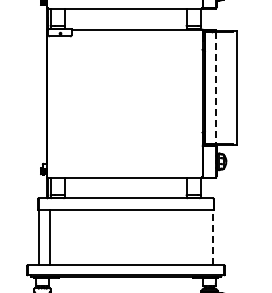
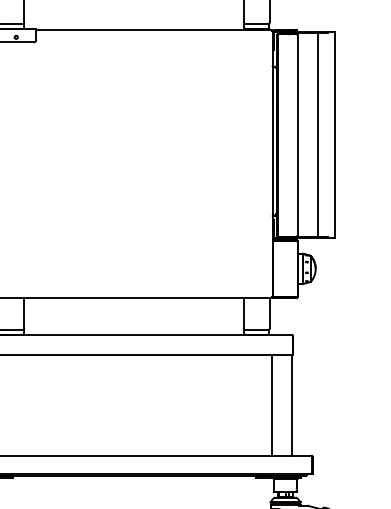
line: (216, 87) -> (297, 134), dashed -> solid
line: (227, 87) -> (317, 134), added
line: (202, 237) -> (272, 405), added
line: (213, 237) -> (292, 405), dashed -> solid

